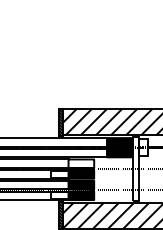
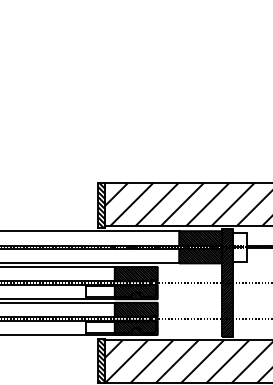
hatch: (81, 163) -> (136, 273), added
hatch: (135, 169) -> (226, 283), added

